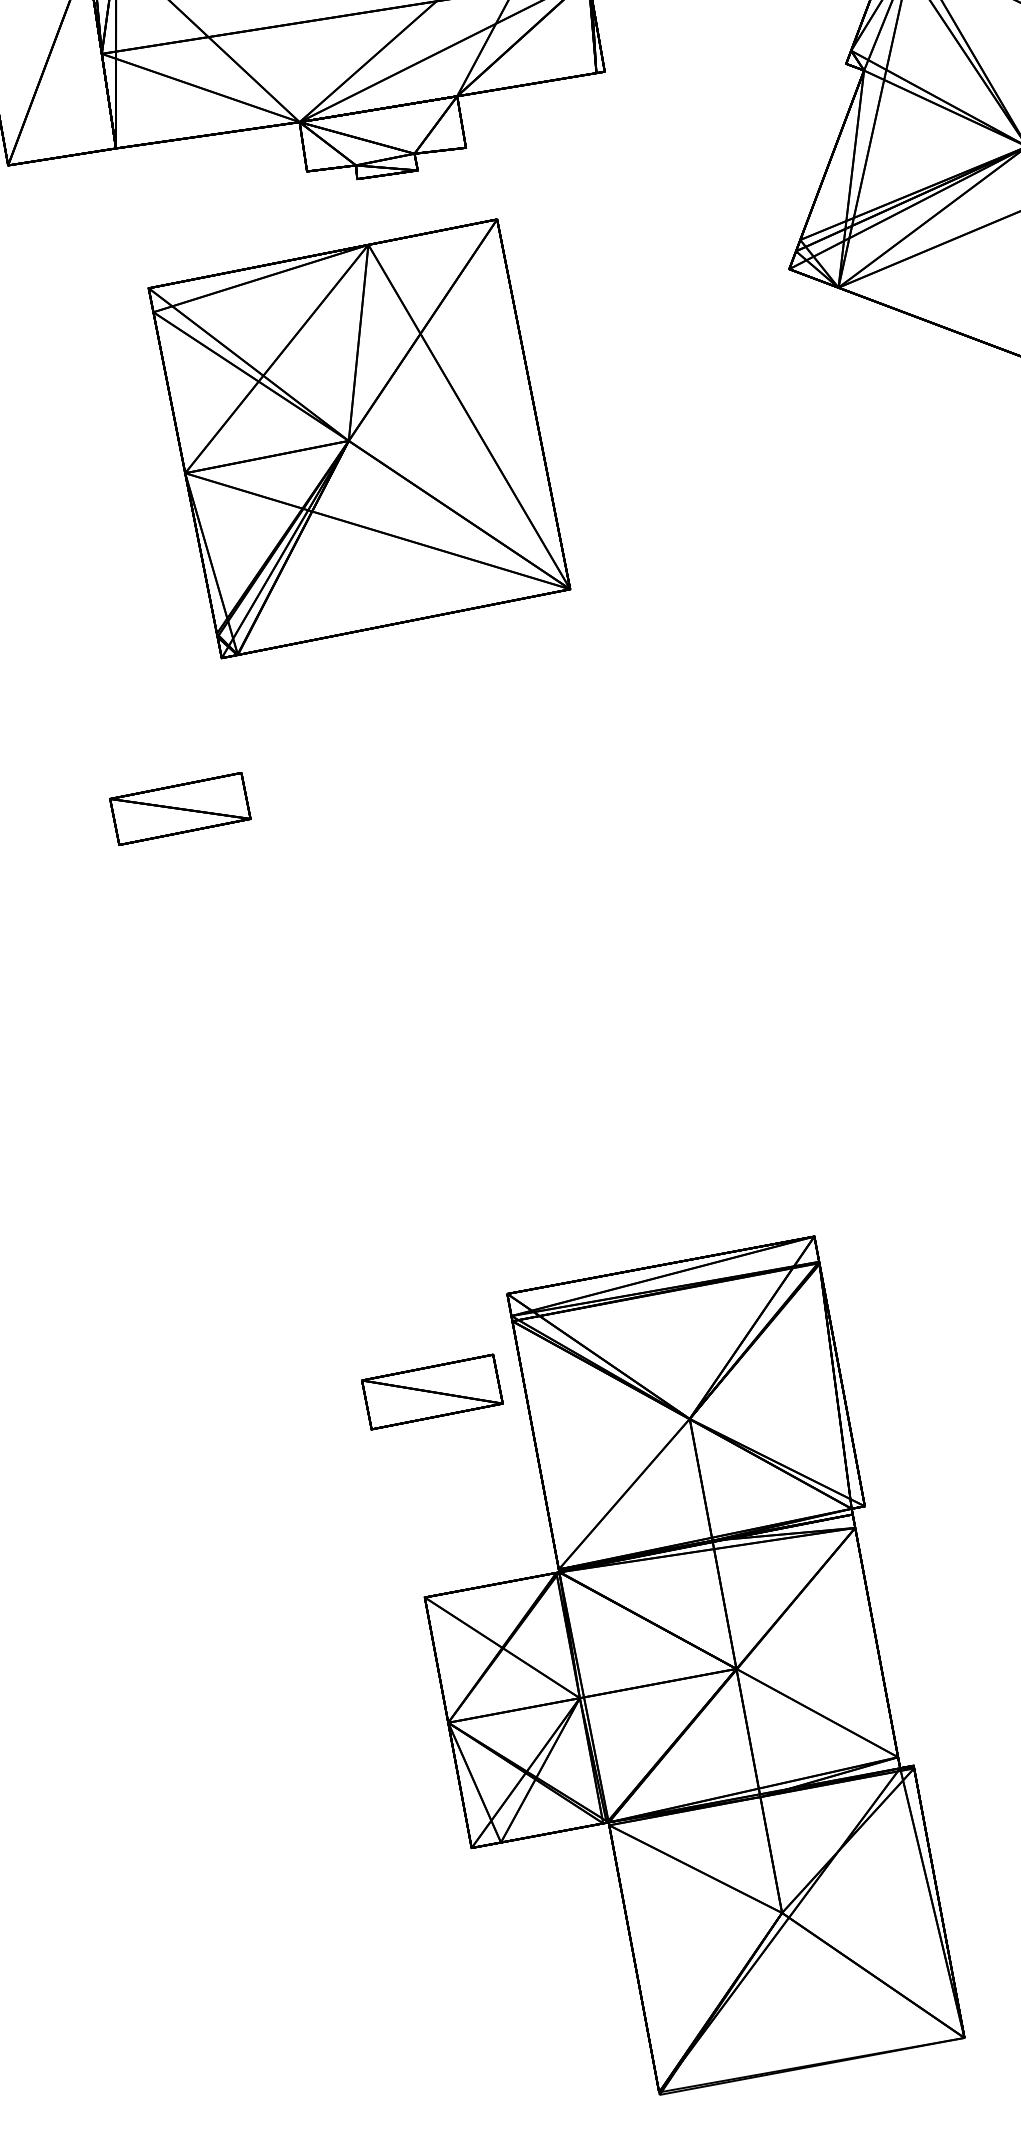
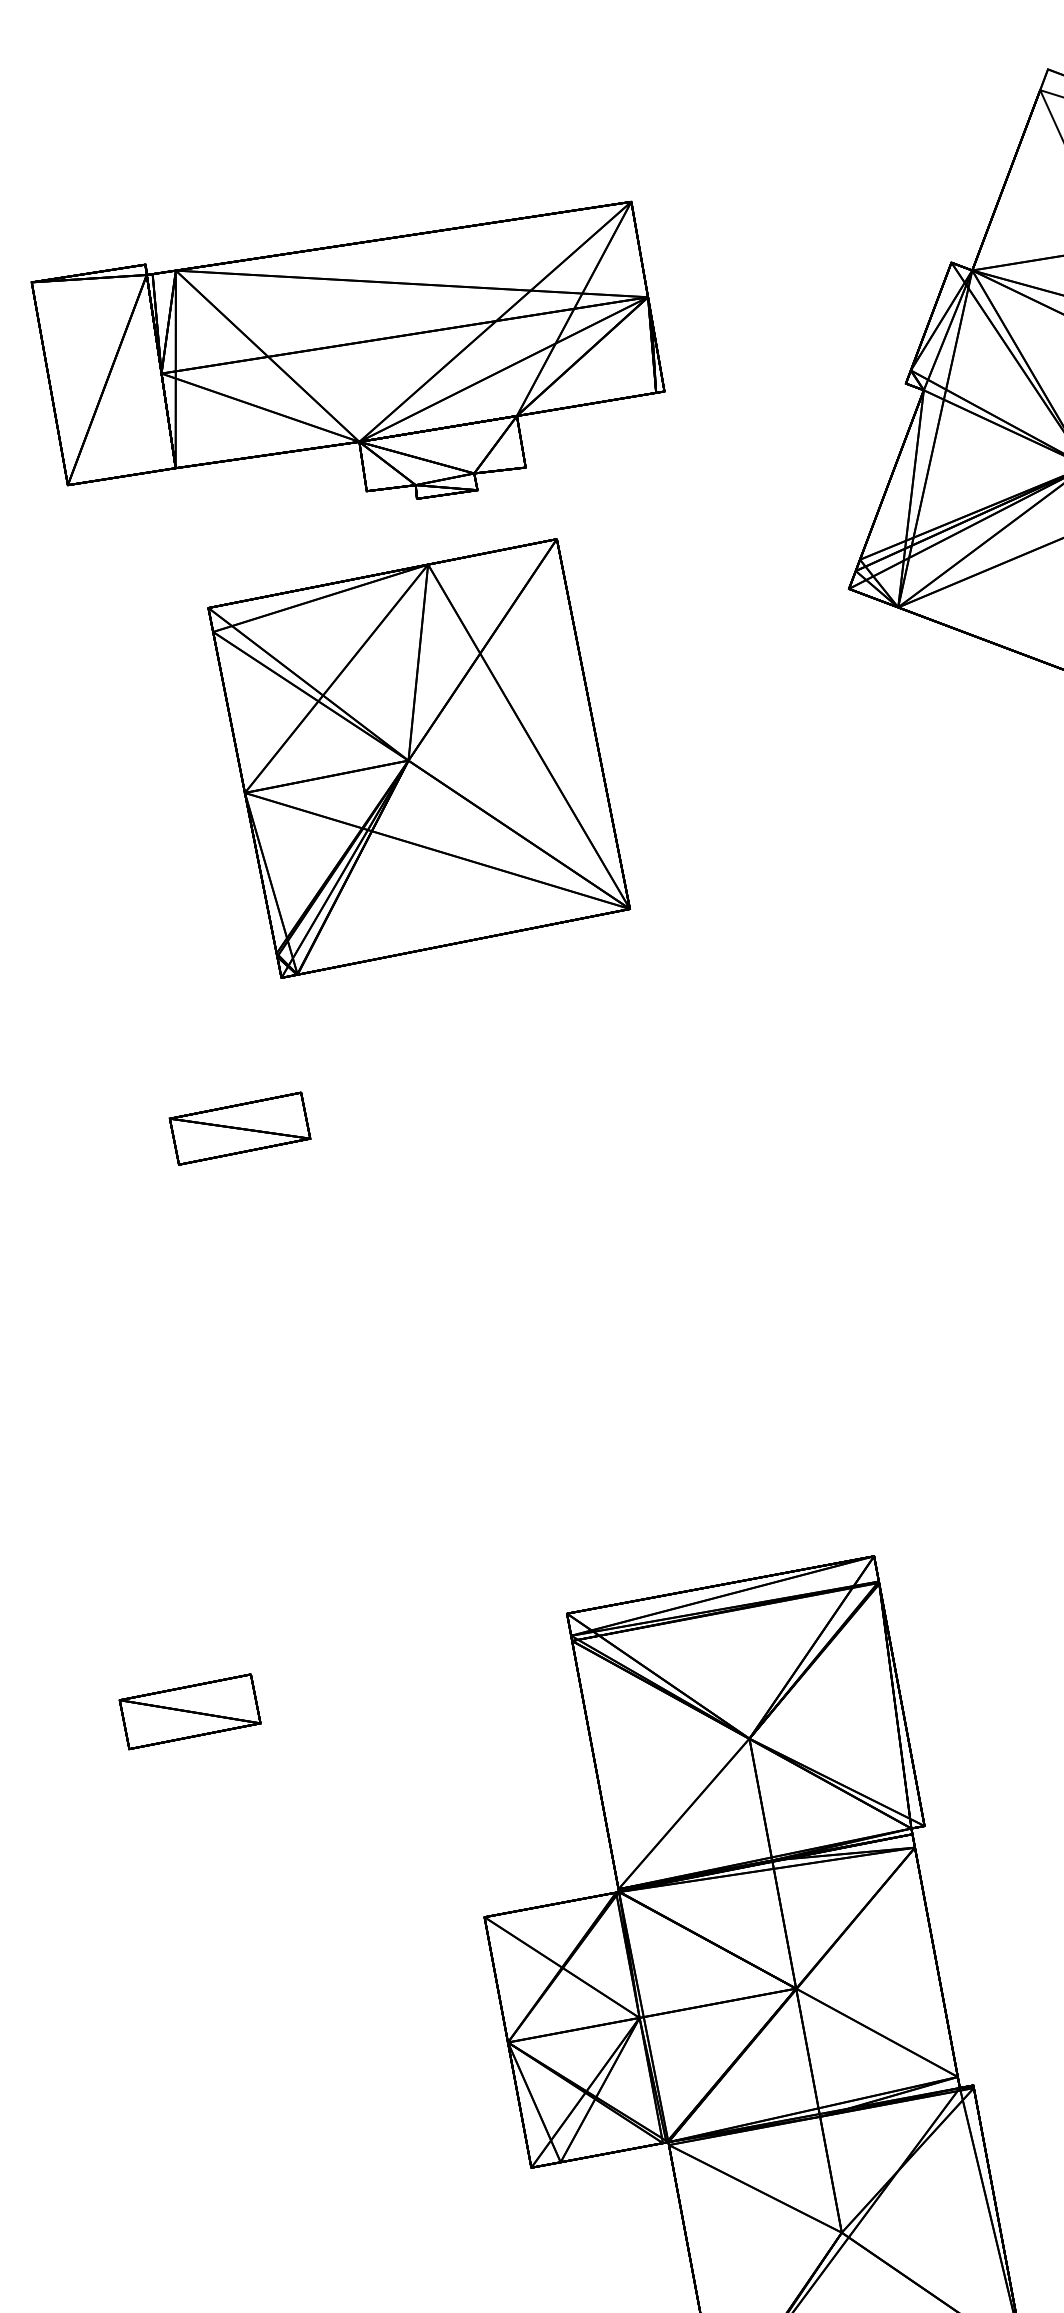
part: (431, 1391) -> (189, 1711), moved

